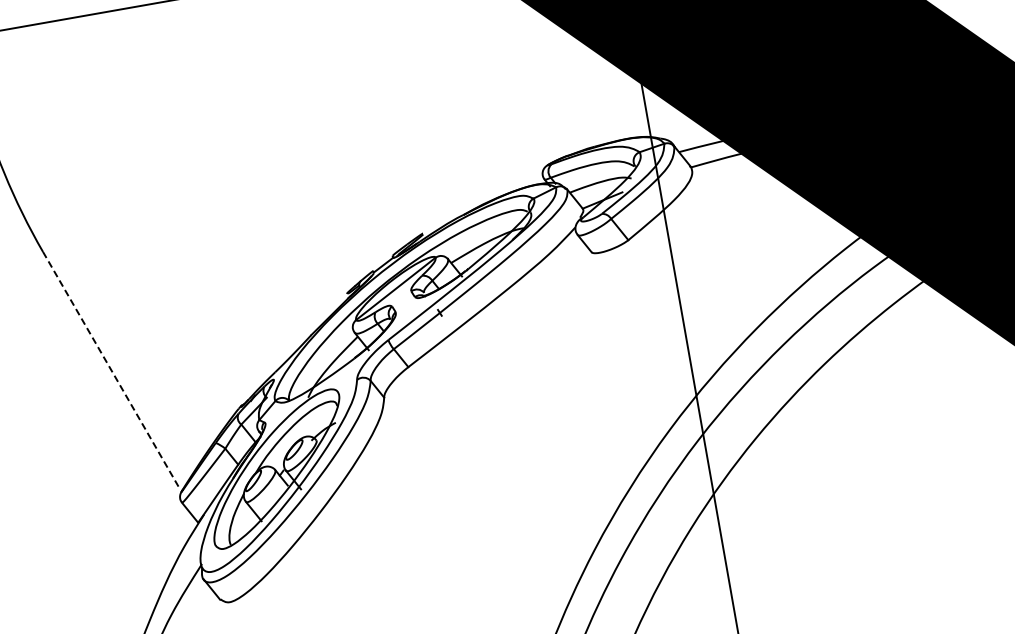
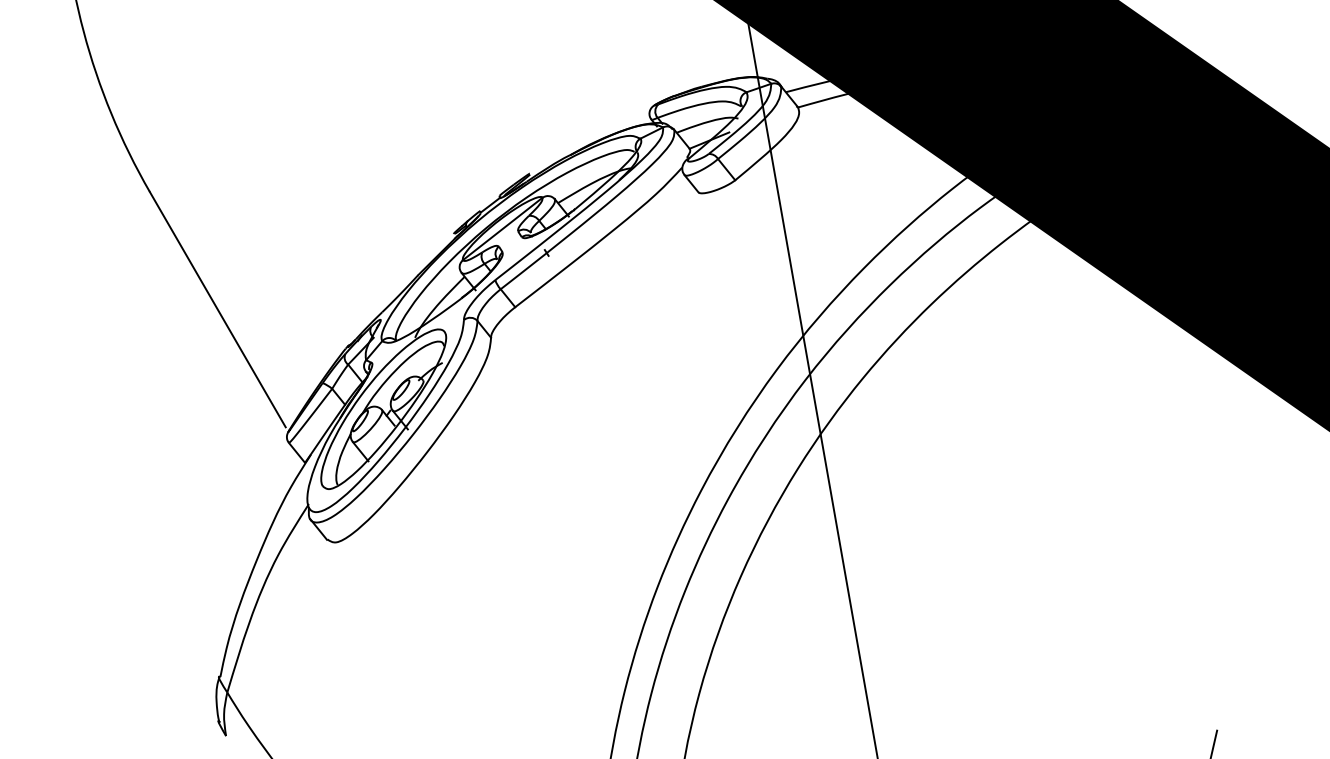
line: (110, 369) -> (217, 309), dashed -> solid

